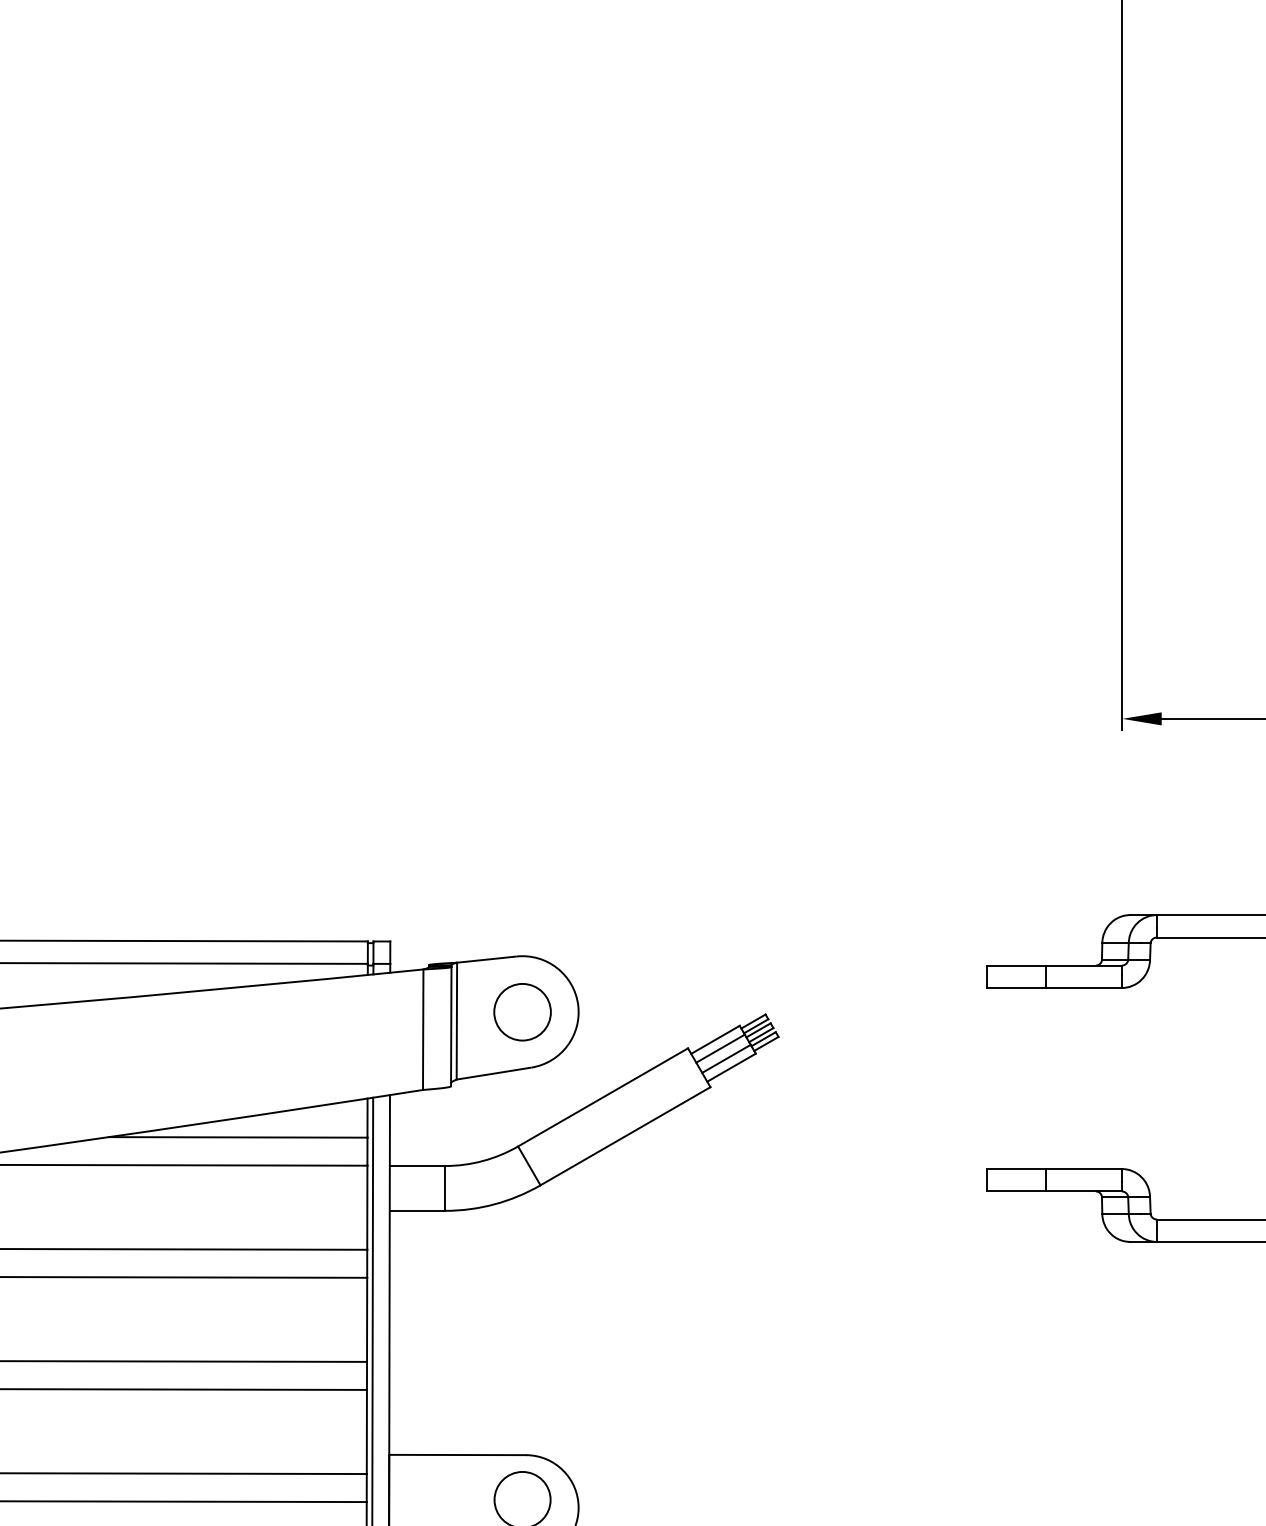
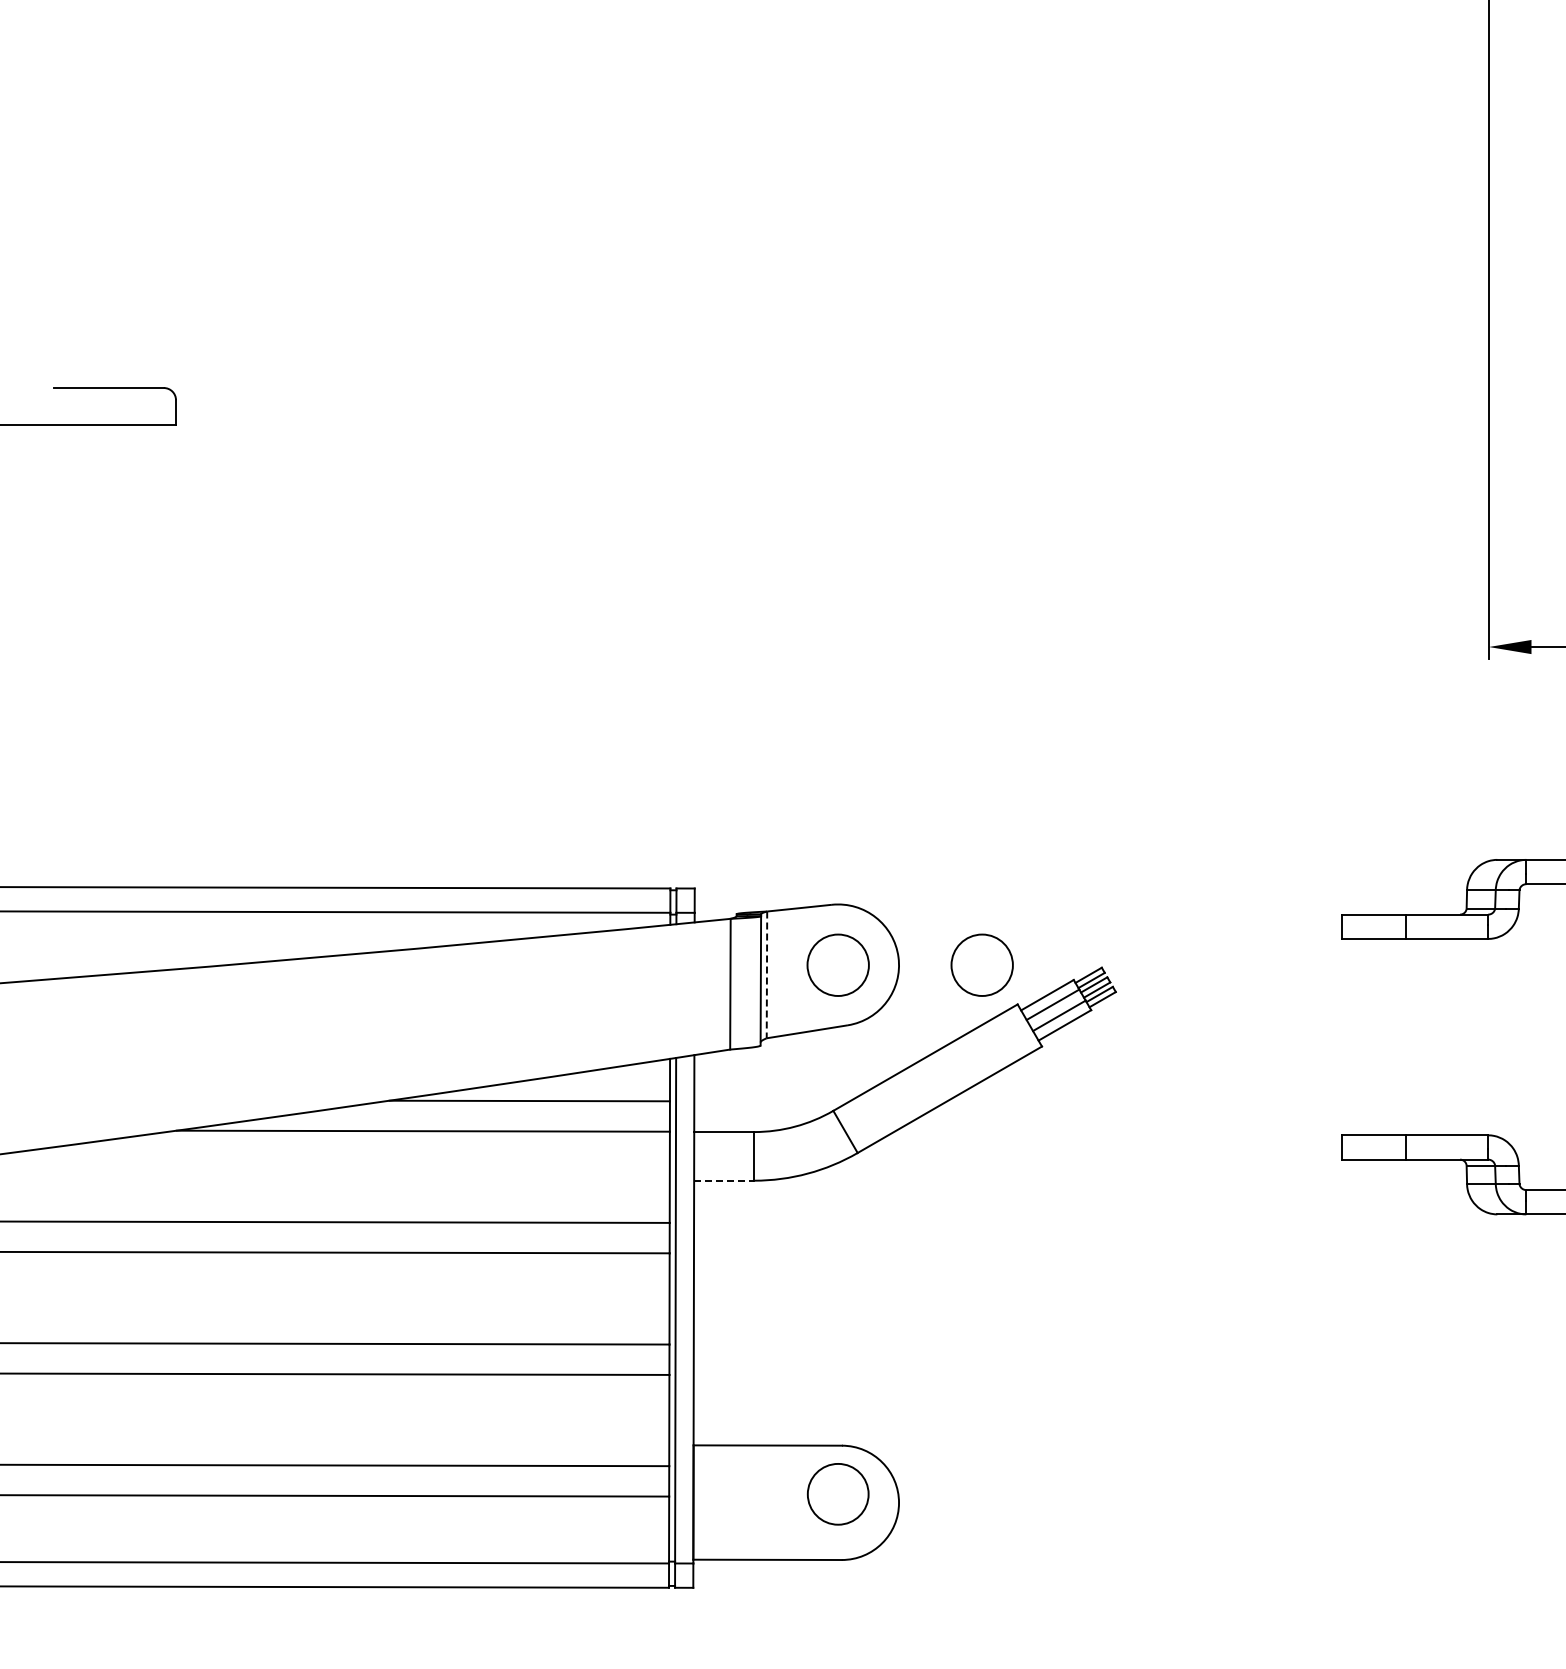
circle: (654, 1011) -> (981, 964), added
line: (456, 1021) -> (766, 975), solid -> dashed
line: (417, 1210) -> (724, 1180), solid -> dashed

